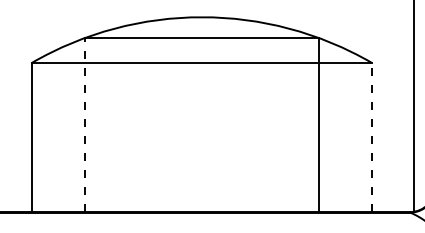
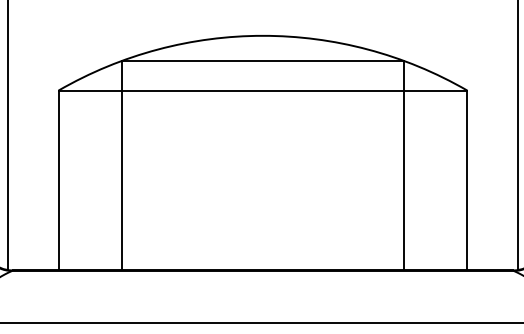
line: (84, 124) -> (121, 165), dashed -> solid
line: (371, 137) -> (467, 180), dashed -> solid

